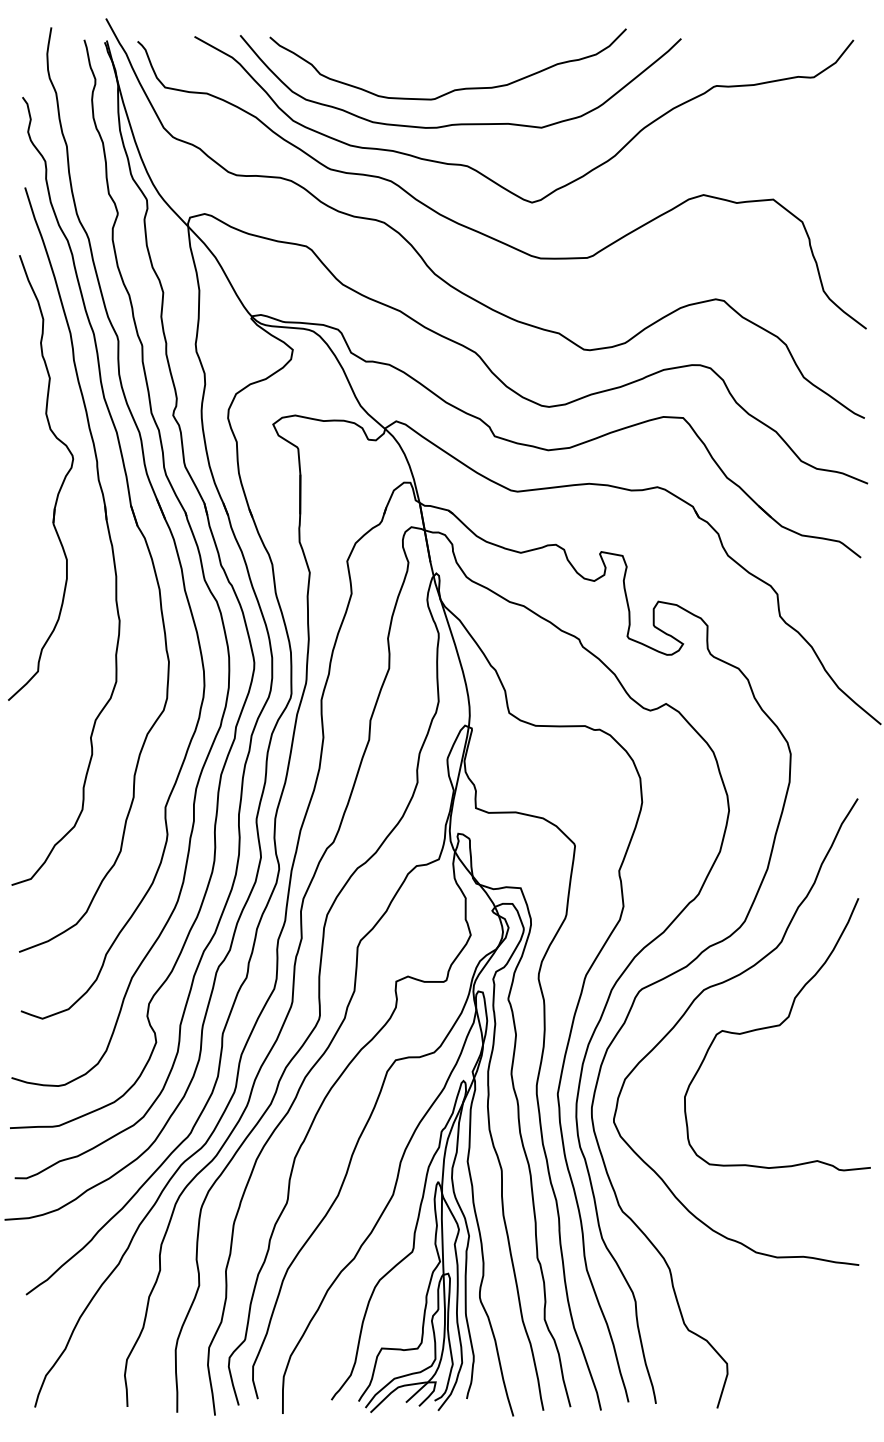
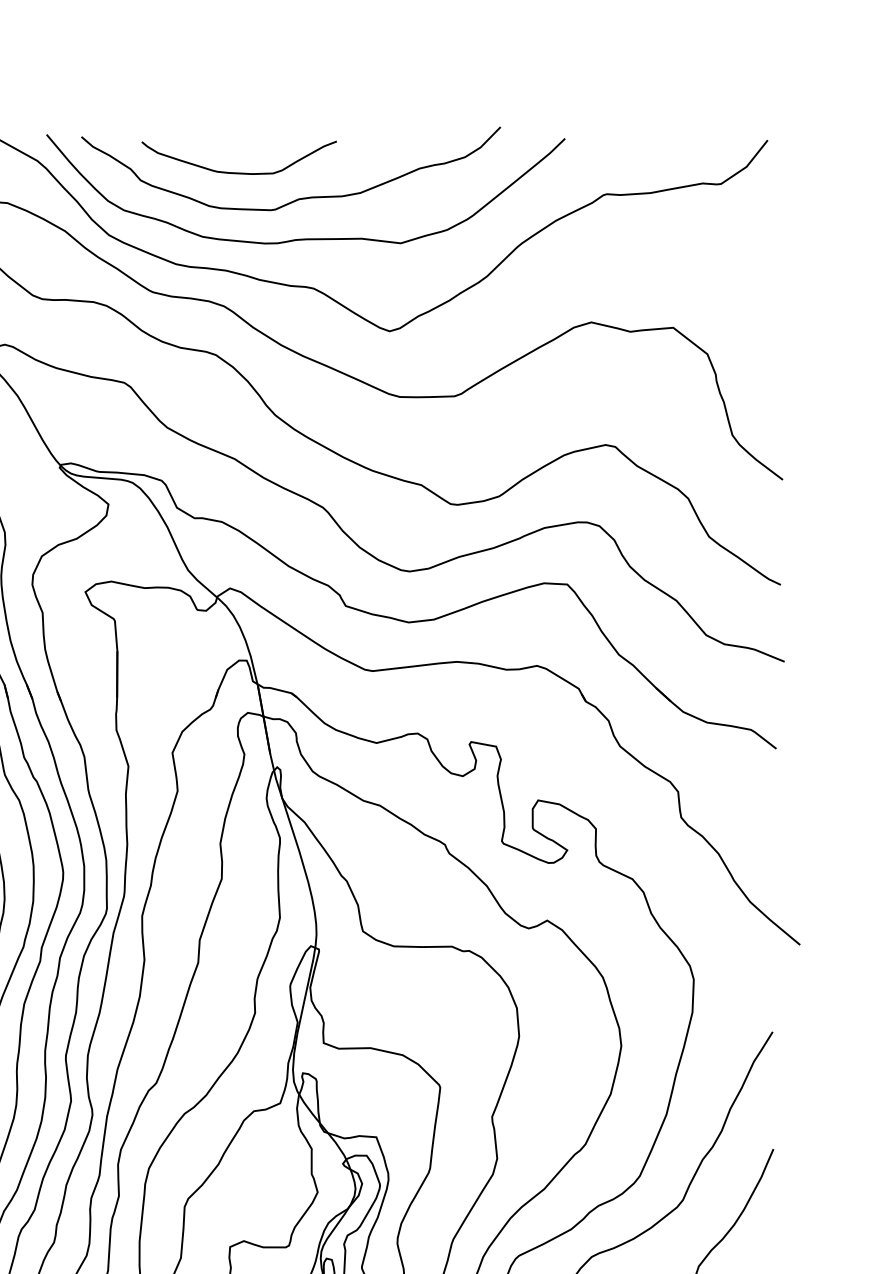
curve: (403, 67) -> (238, 172), added

